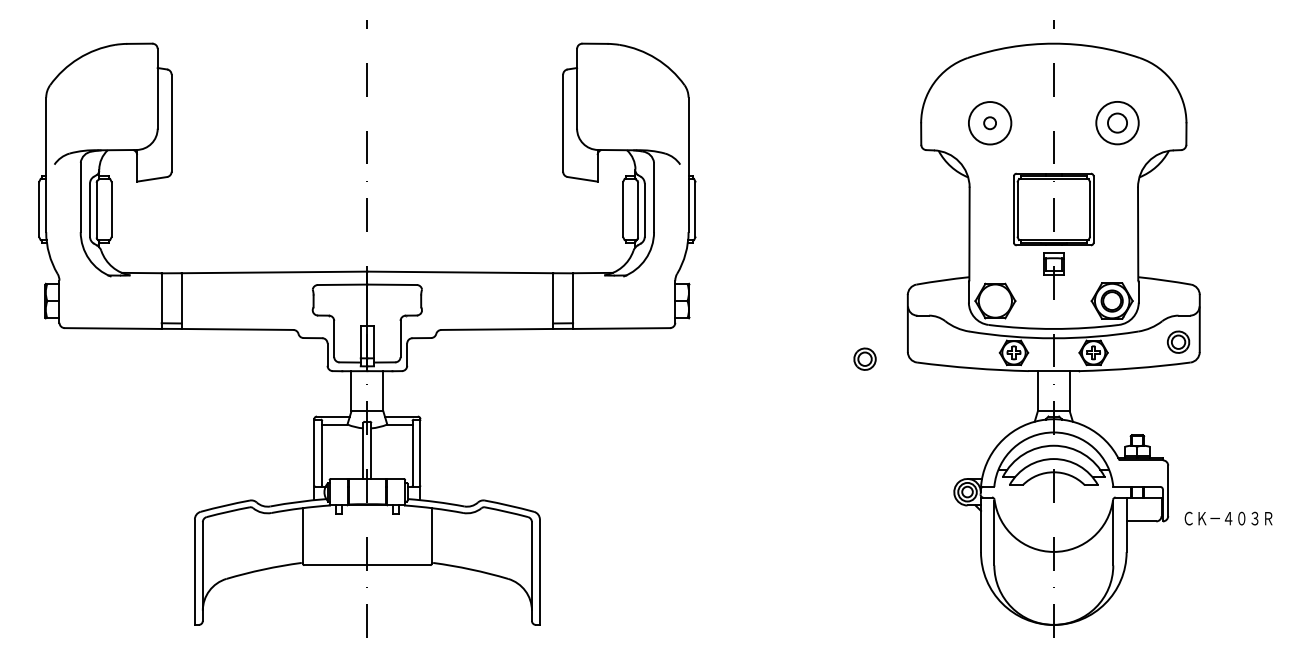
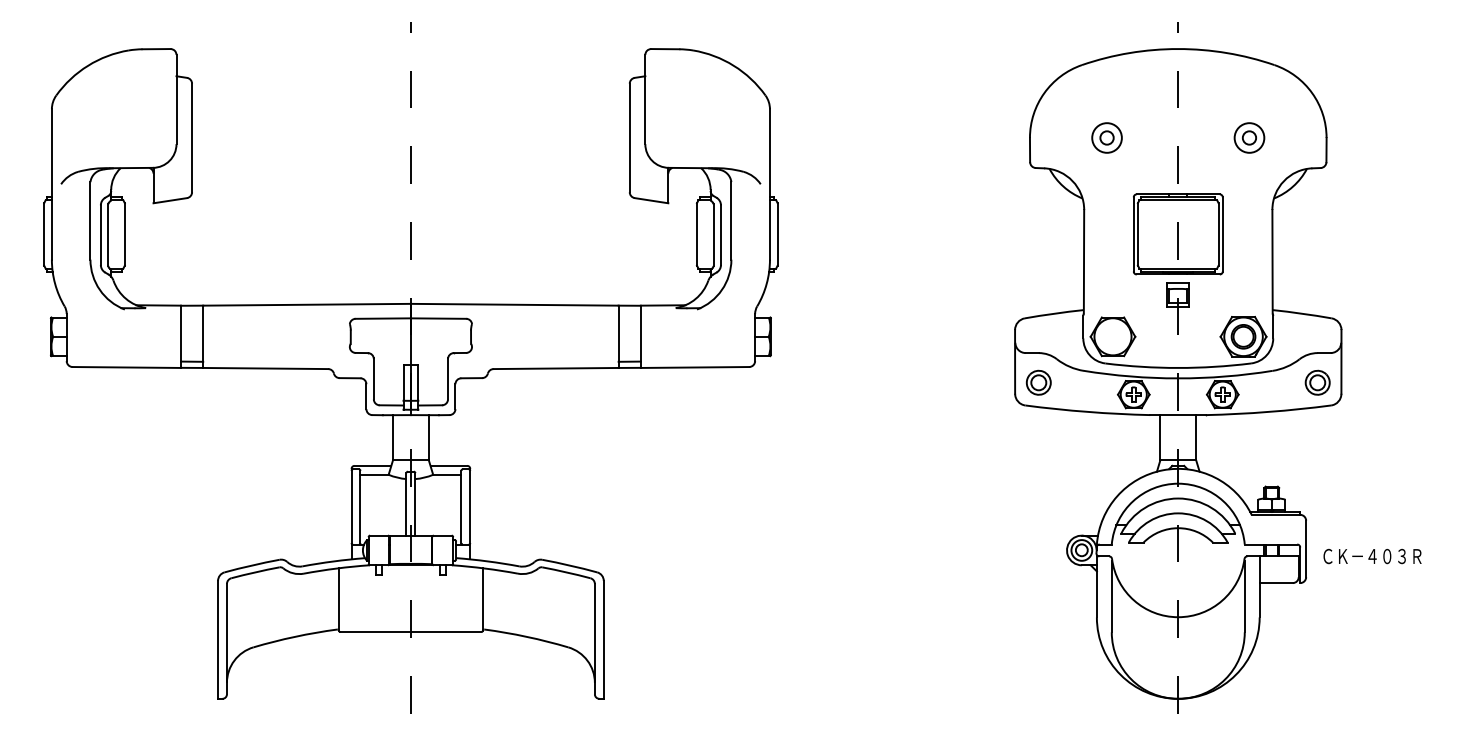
circle: (989, 122) -> (1106, 137), size x0.62
part: (1117, 123) -> (1249, 138), size x0.62
part: (864, 358) -> (1038, 381), moved
text: (1228, 518) -> (1372, 556), moved

